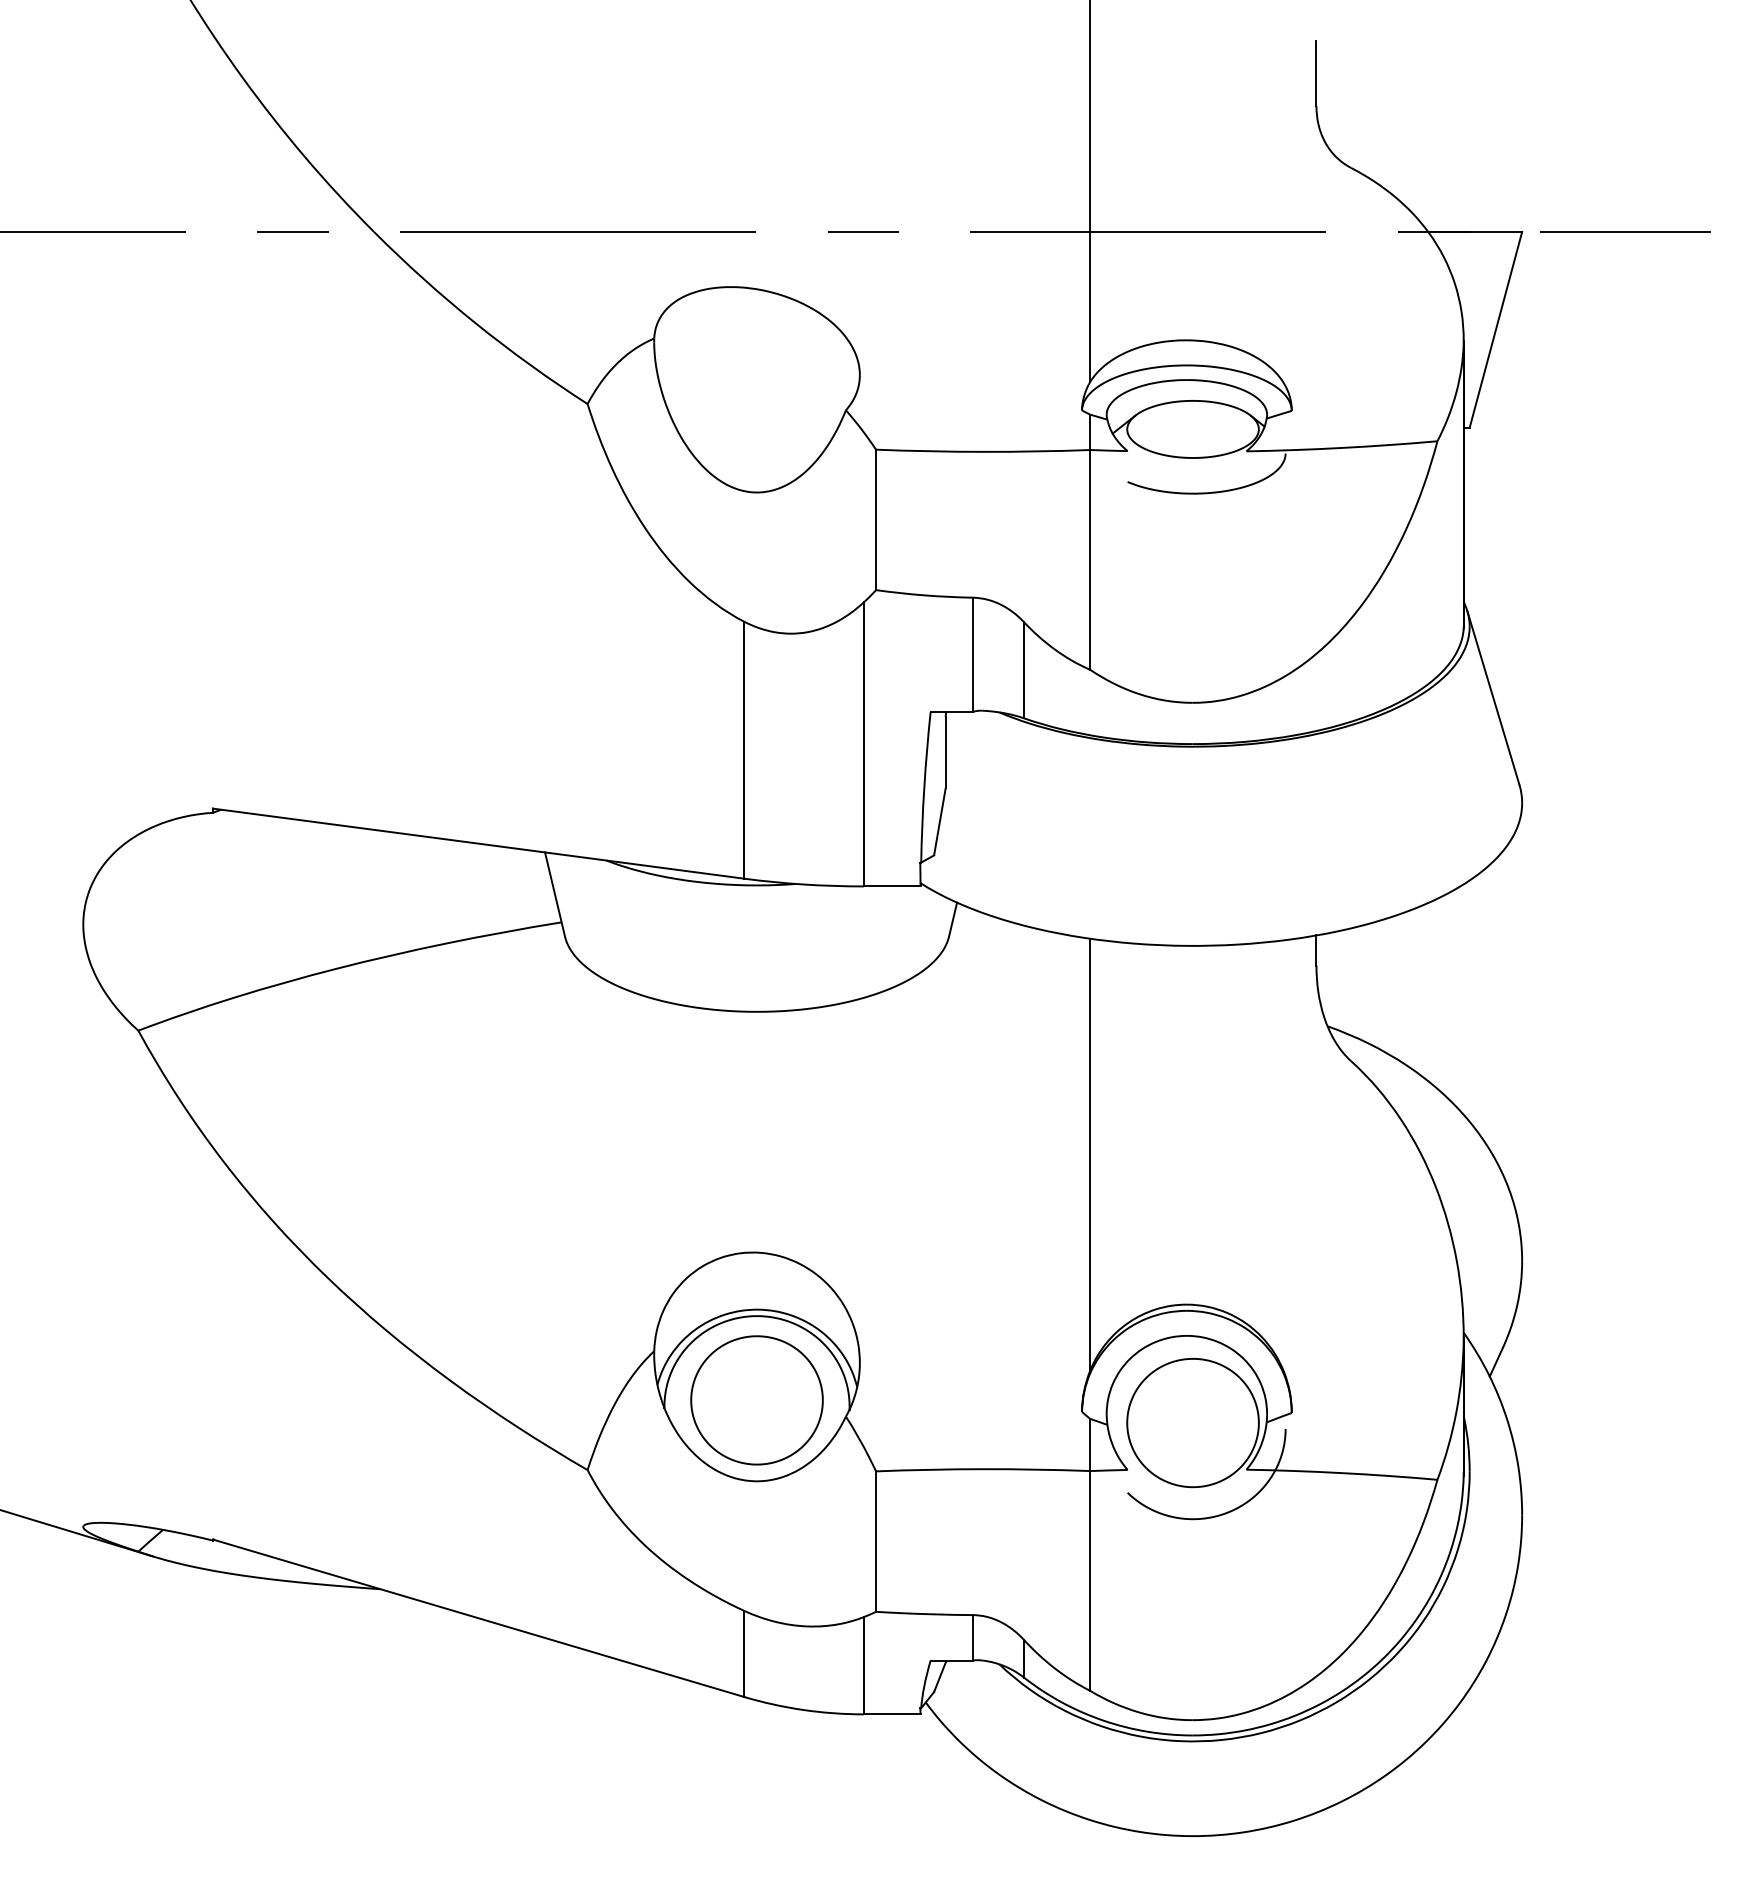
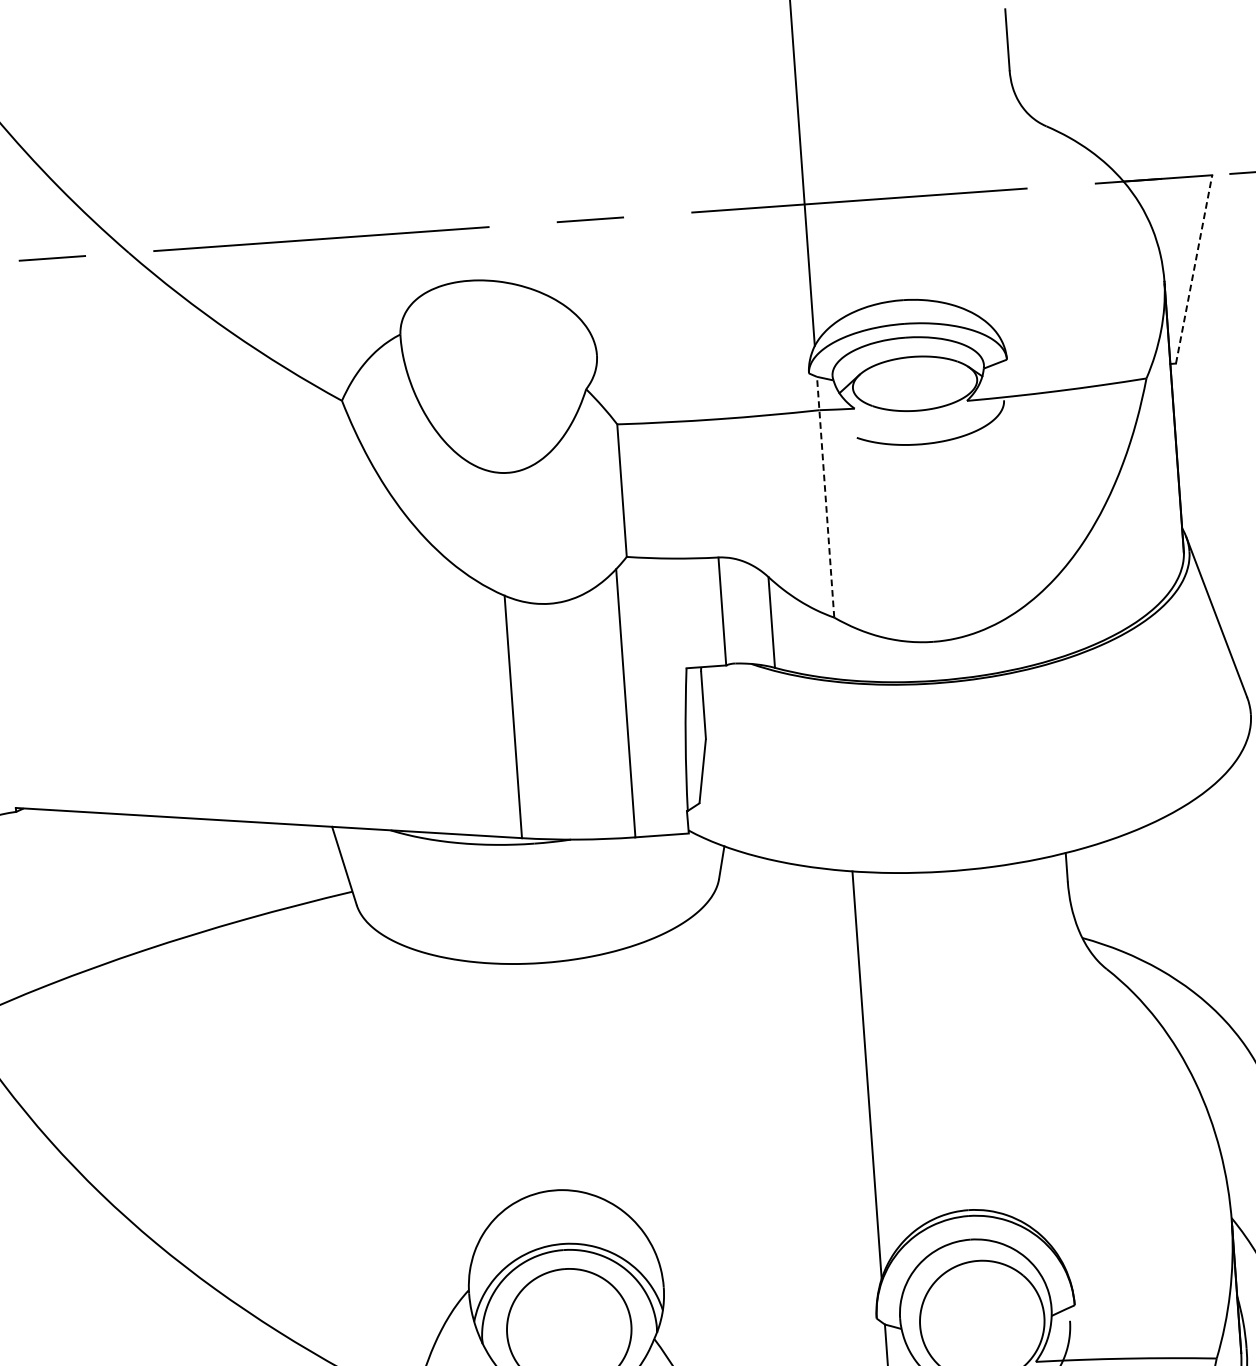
line: (1496, 329) -> (1194, 269), solid -> dashed
line: (1090, 542) -> (825, 497), solid -> dashed

